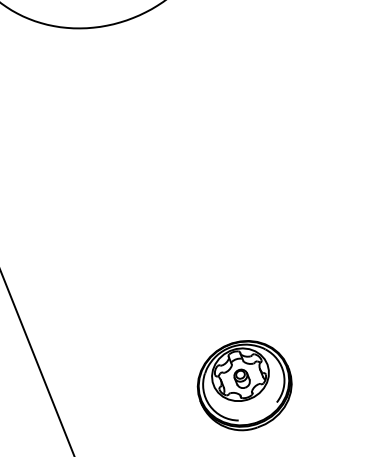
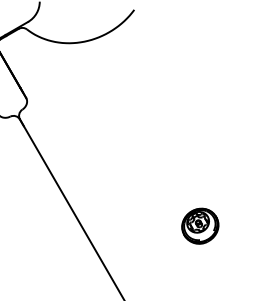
part: (245, 386) -> (200, 226), size x0.7

